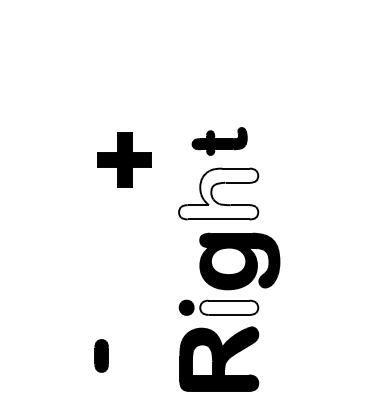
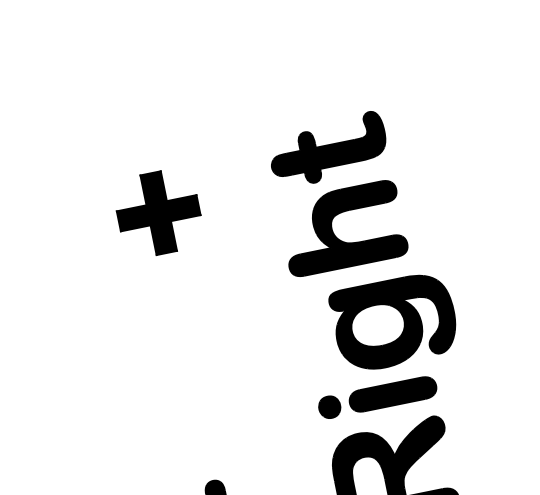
part: (219, 141) -> (328, 150), size x1.43
part: (124, 159) -> (158, 212), moved
fill: (218, 193) -> (342, 227), added
fill: (229, 307) -> (393, 393), added

